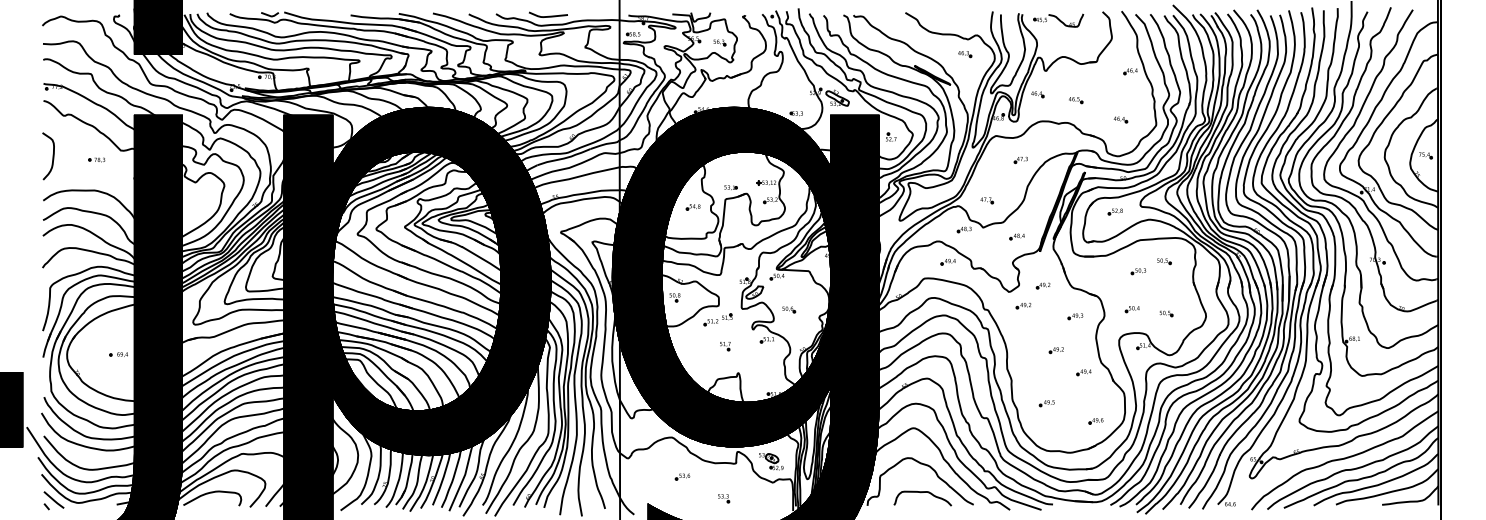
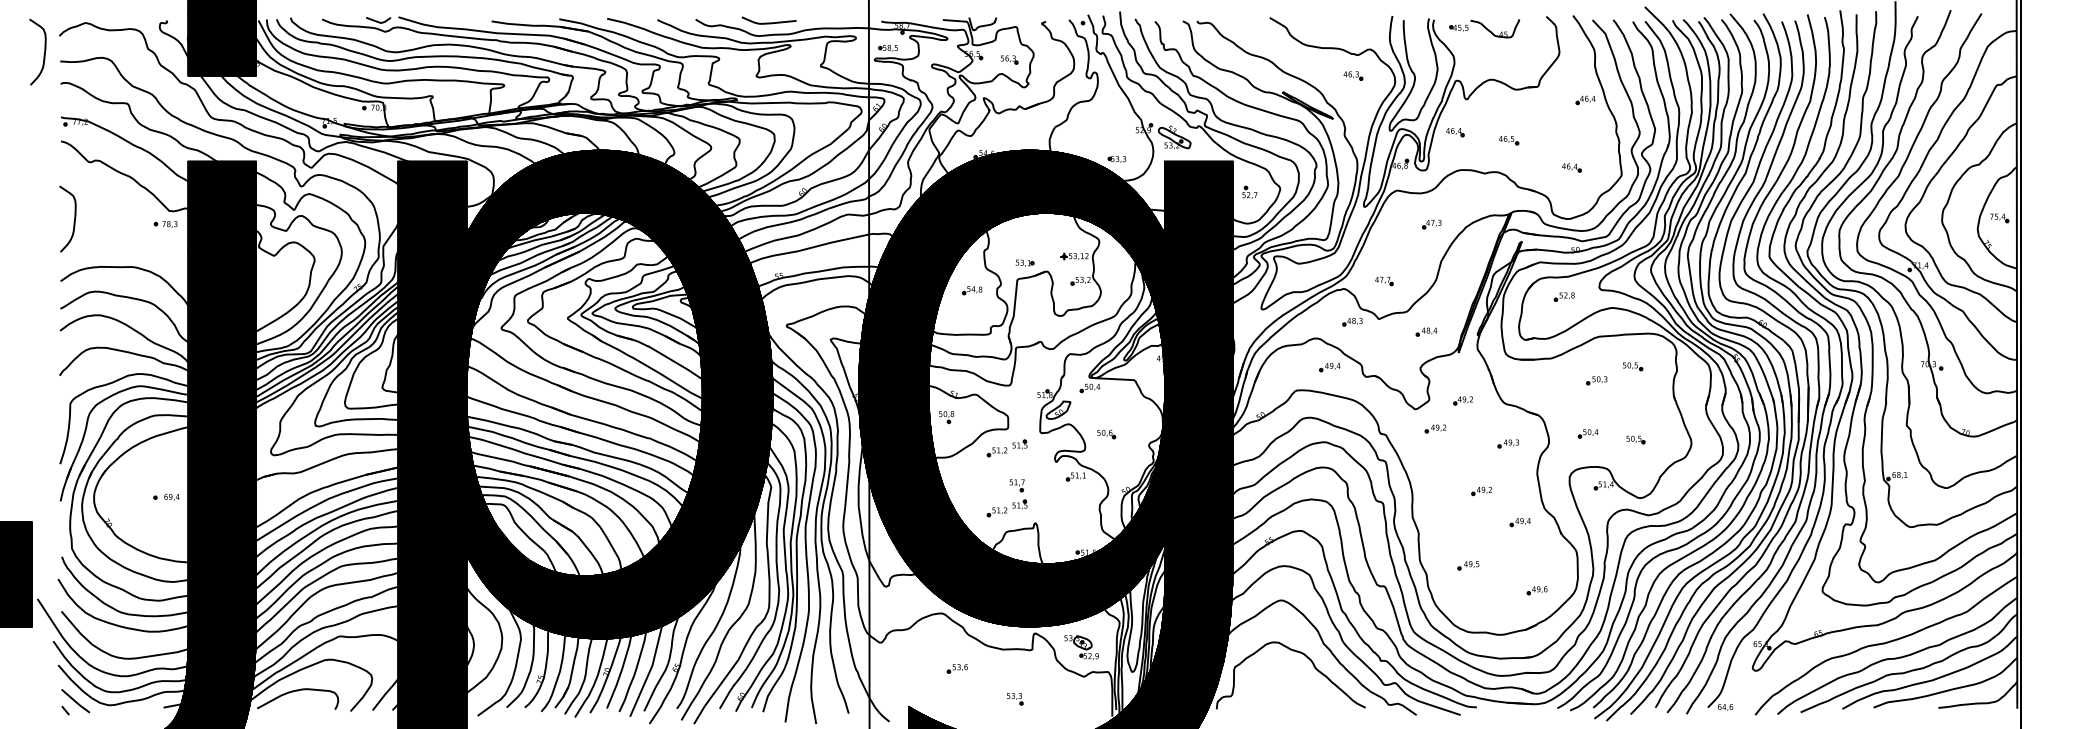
curve: (31, 38) -> (43, 54), added
part: (96, 160) -> (165, 224), moved
part: (717, 362) -> (1006, 508), added
curve: (922, 492) -> (1293, 690), removed

